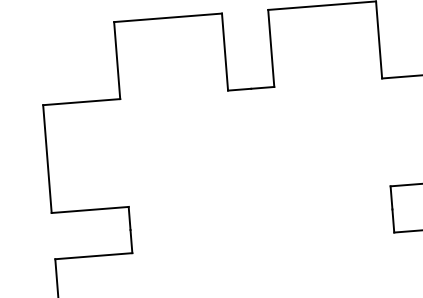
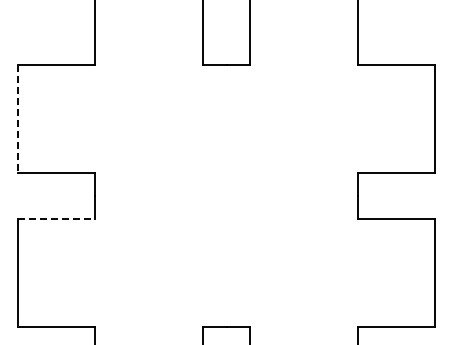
line: (47, 159) -> (17, 119), solid -> dashed
line: (93, 256) -> (56, 219), solid -> dashed

